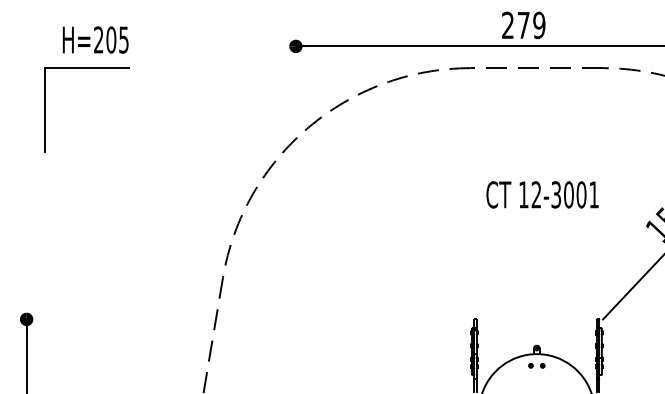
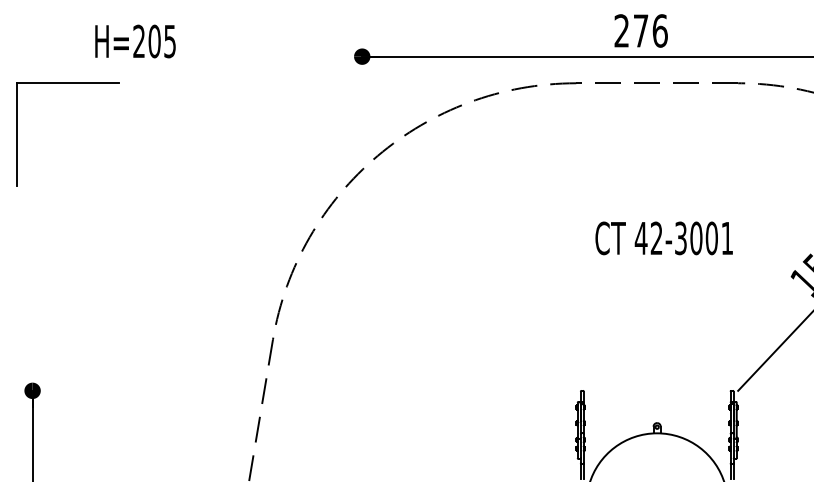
text: (539, 25) -> (660, 31), 279 -> 276
text: (95, 39) -> (135, 40), moved
part: (86, 68) -> (66, 83), moved
text: (523, 194) -> (640, 237), 12-3001 -> 42-3001
part: (536, 365) -> (656, 447), removed

